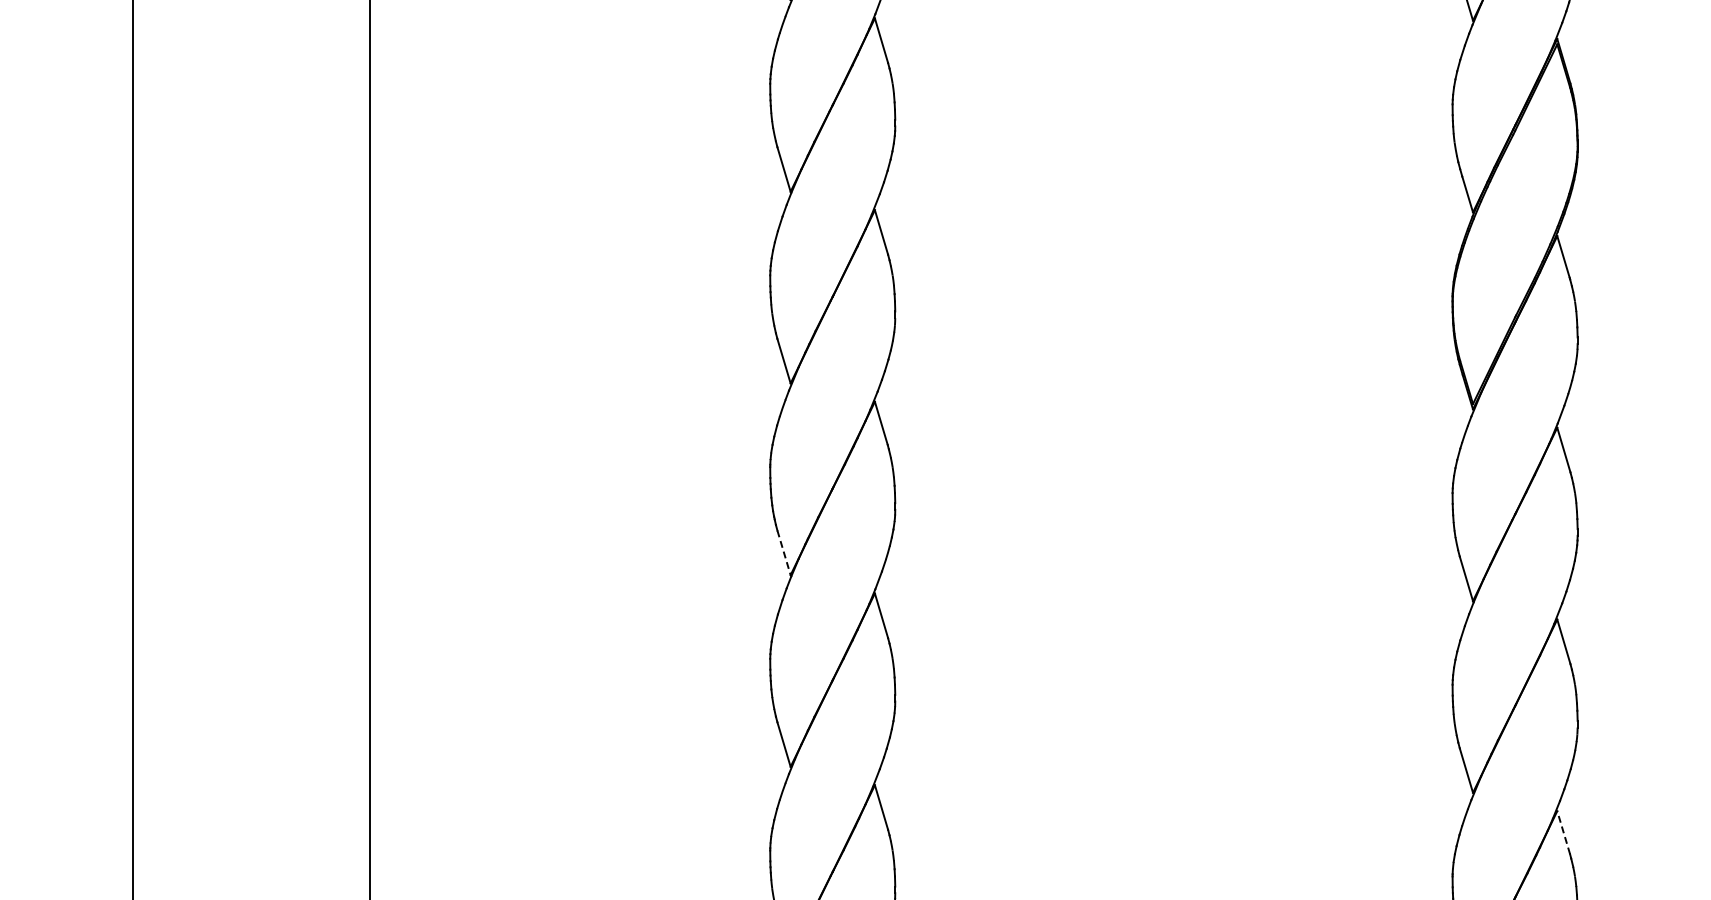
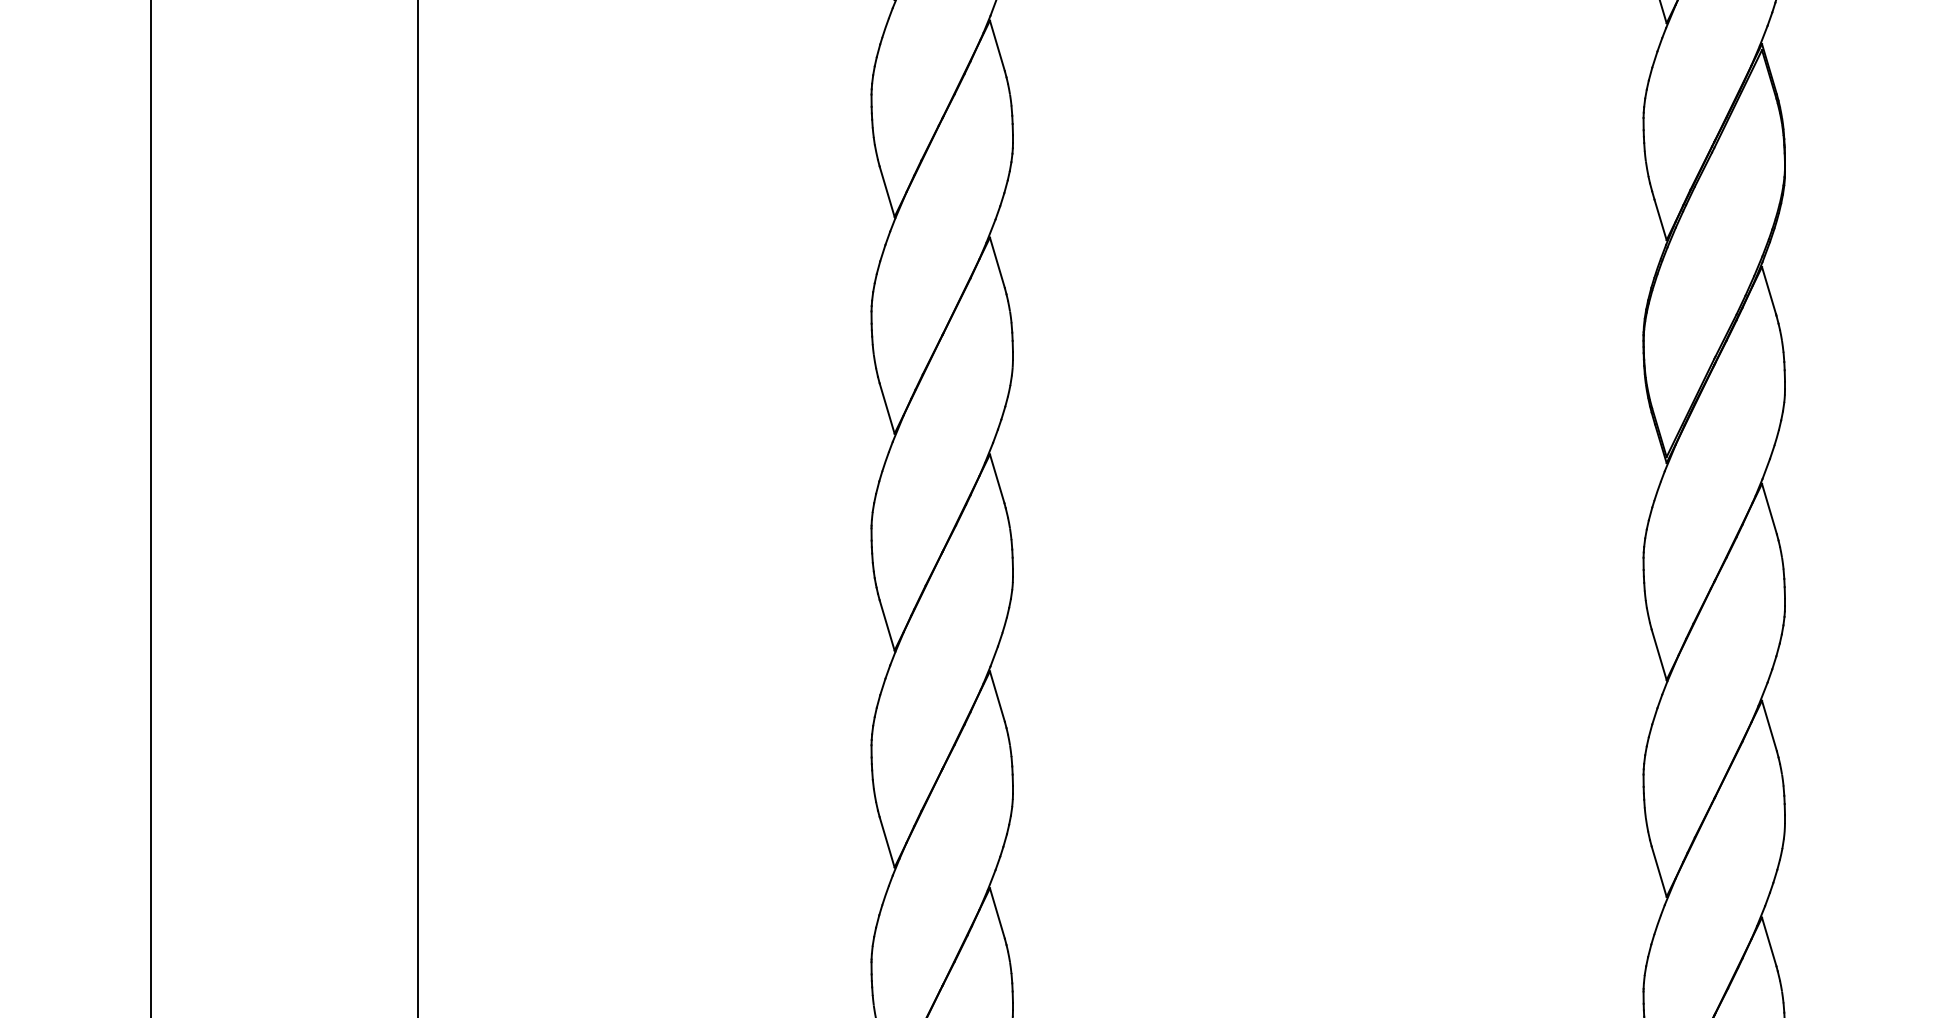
line: (784, 553) -> (887, 626), dashed -> solid
line: (1563, 832) -> (1769, 941), dashed -> solid

